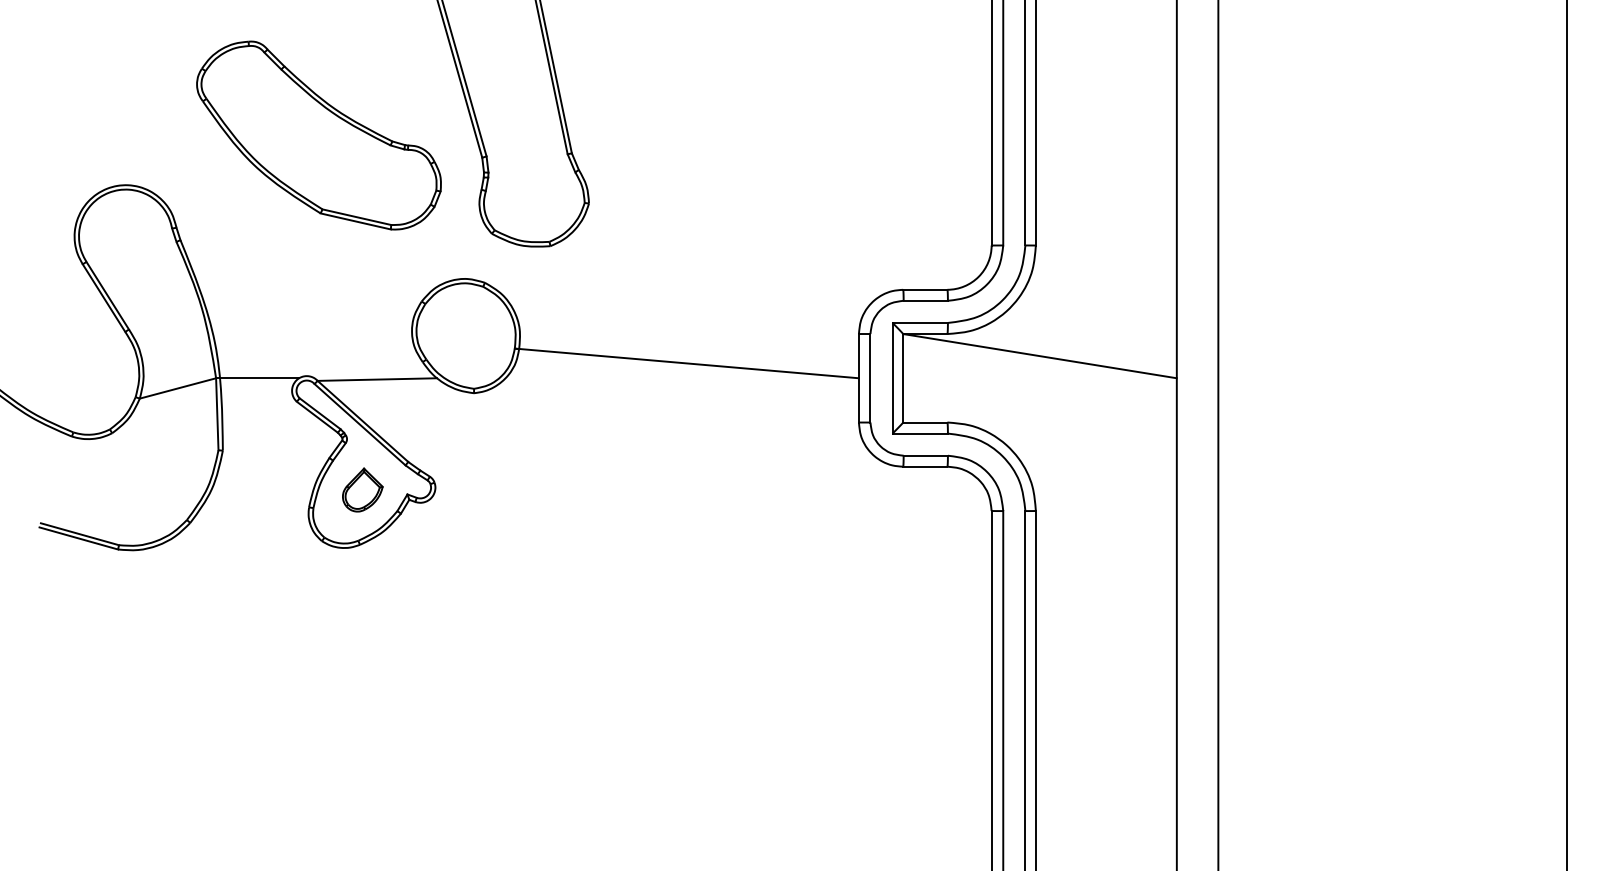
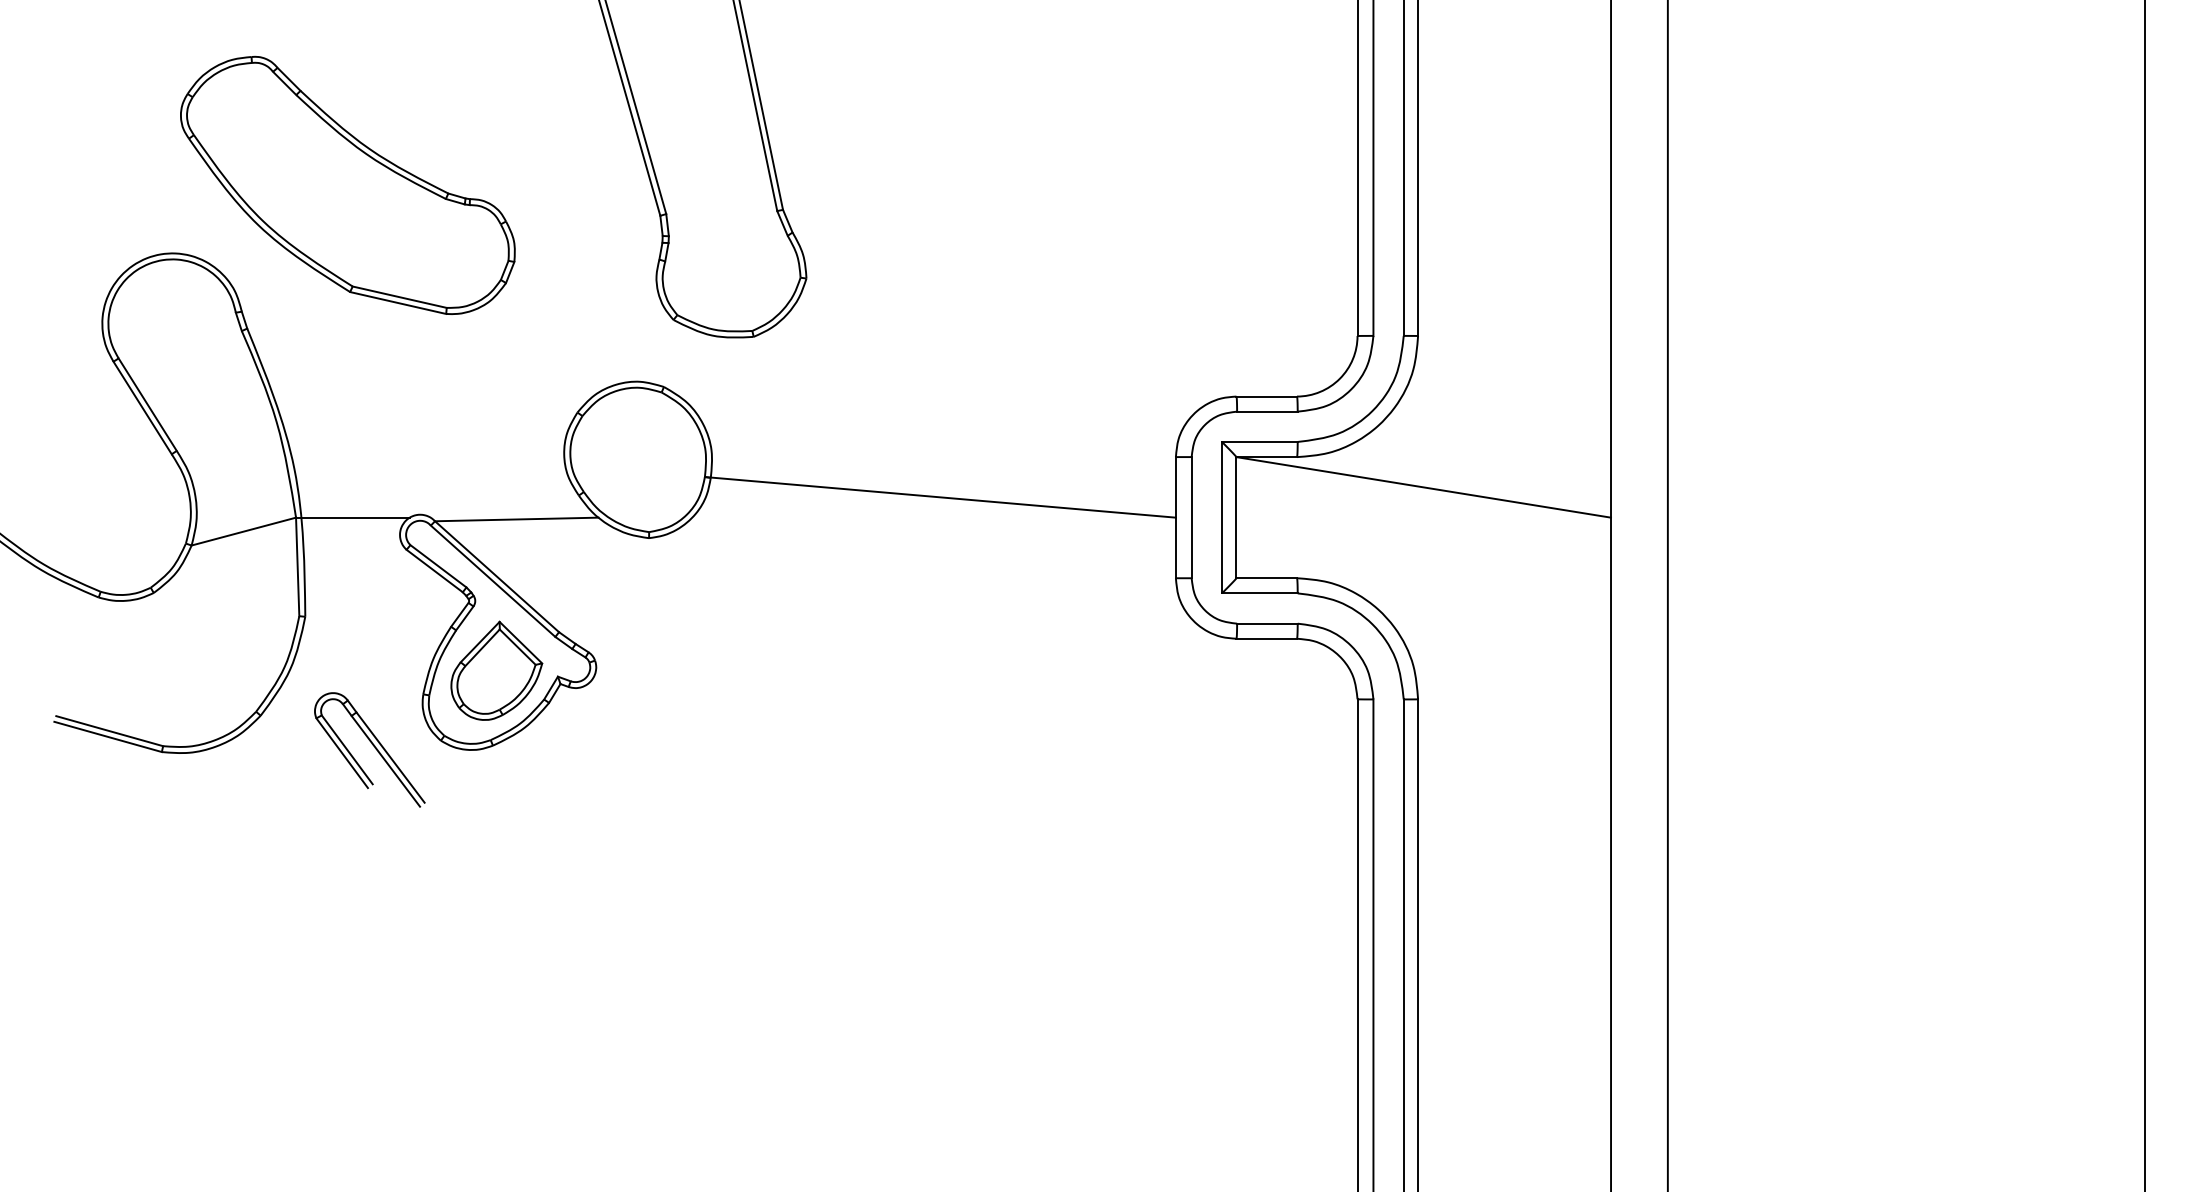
part: (318, 134) -> (347, 184), moved
part: (362, 489) -> (496, 670), size x1.67
part: (269, 547) -> (369, 749), added

